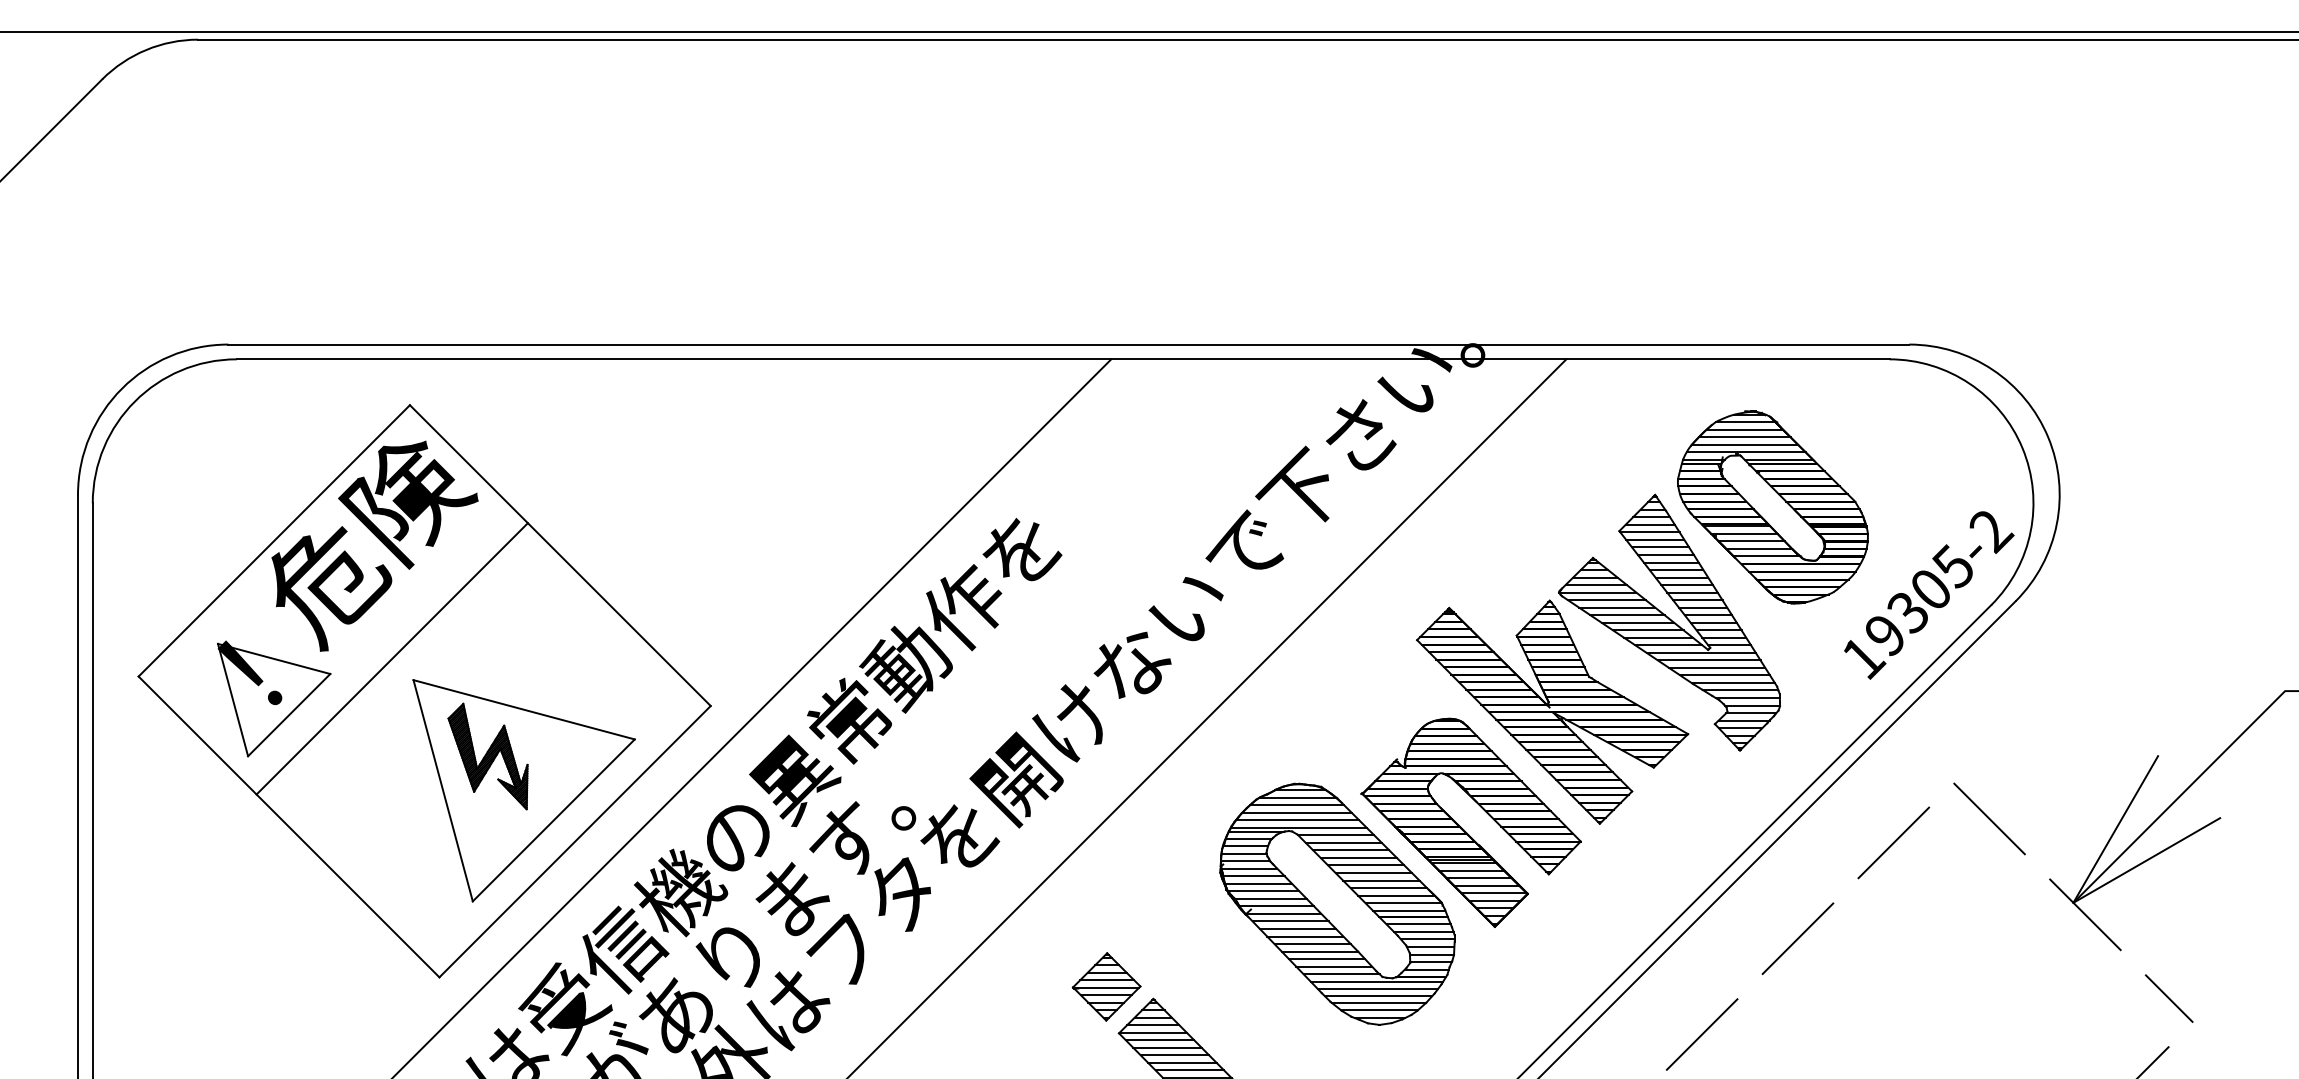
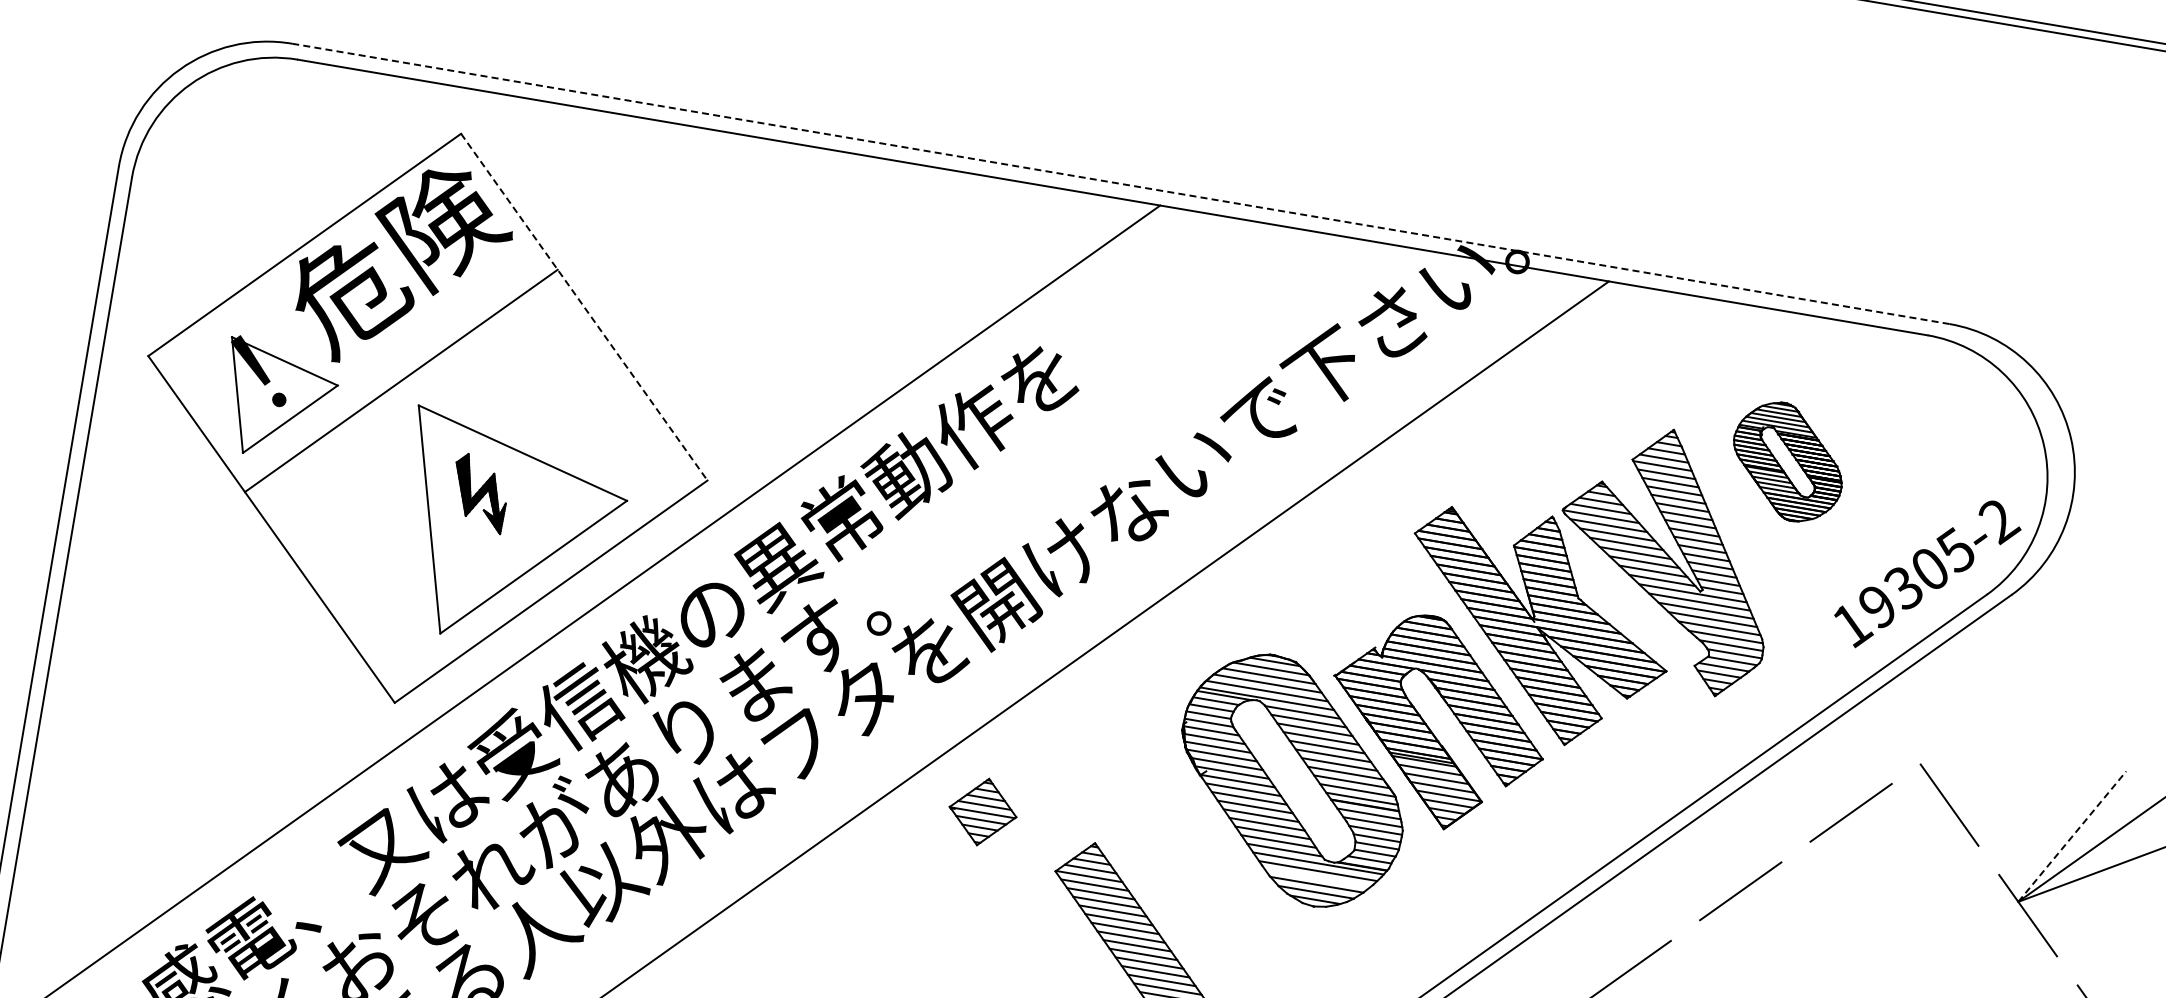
line: (1069, 344) -> (1121, 183), solid -> dashed
part: (1772, 507) -> (1787, 461), size x0.6
line: (560, 555) -> (584, 307), solid -> dashed
part: (487, 756) -> (478, 493), size x0.7
line: (2115, 829) -> (2072, 836), solid -> dashed
part: (1106, 986) -> (982, 811), moved
line: (1378, 996) -> (1317, 878), removed

